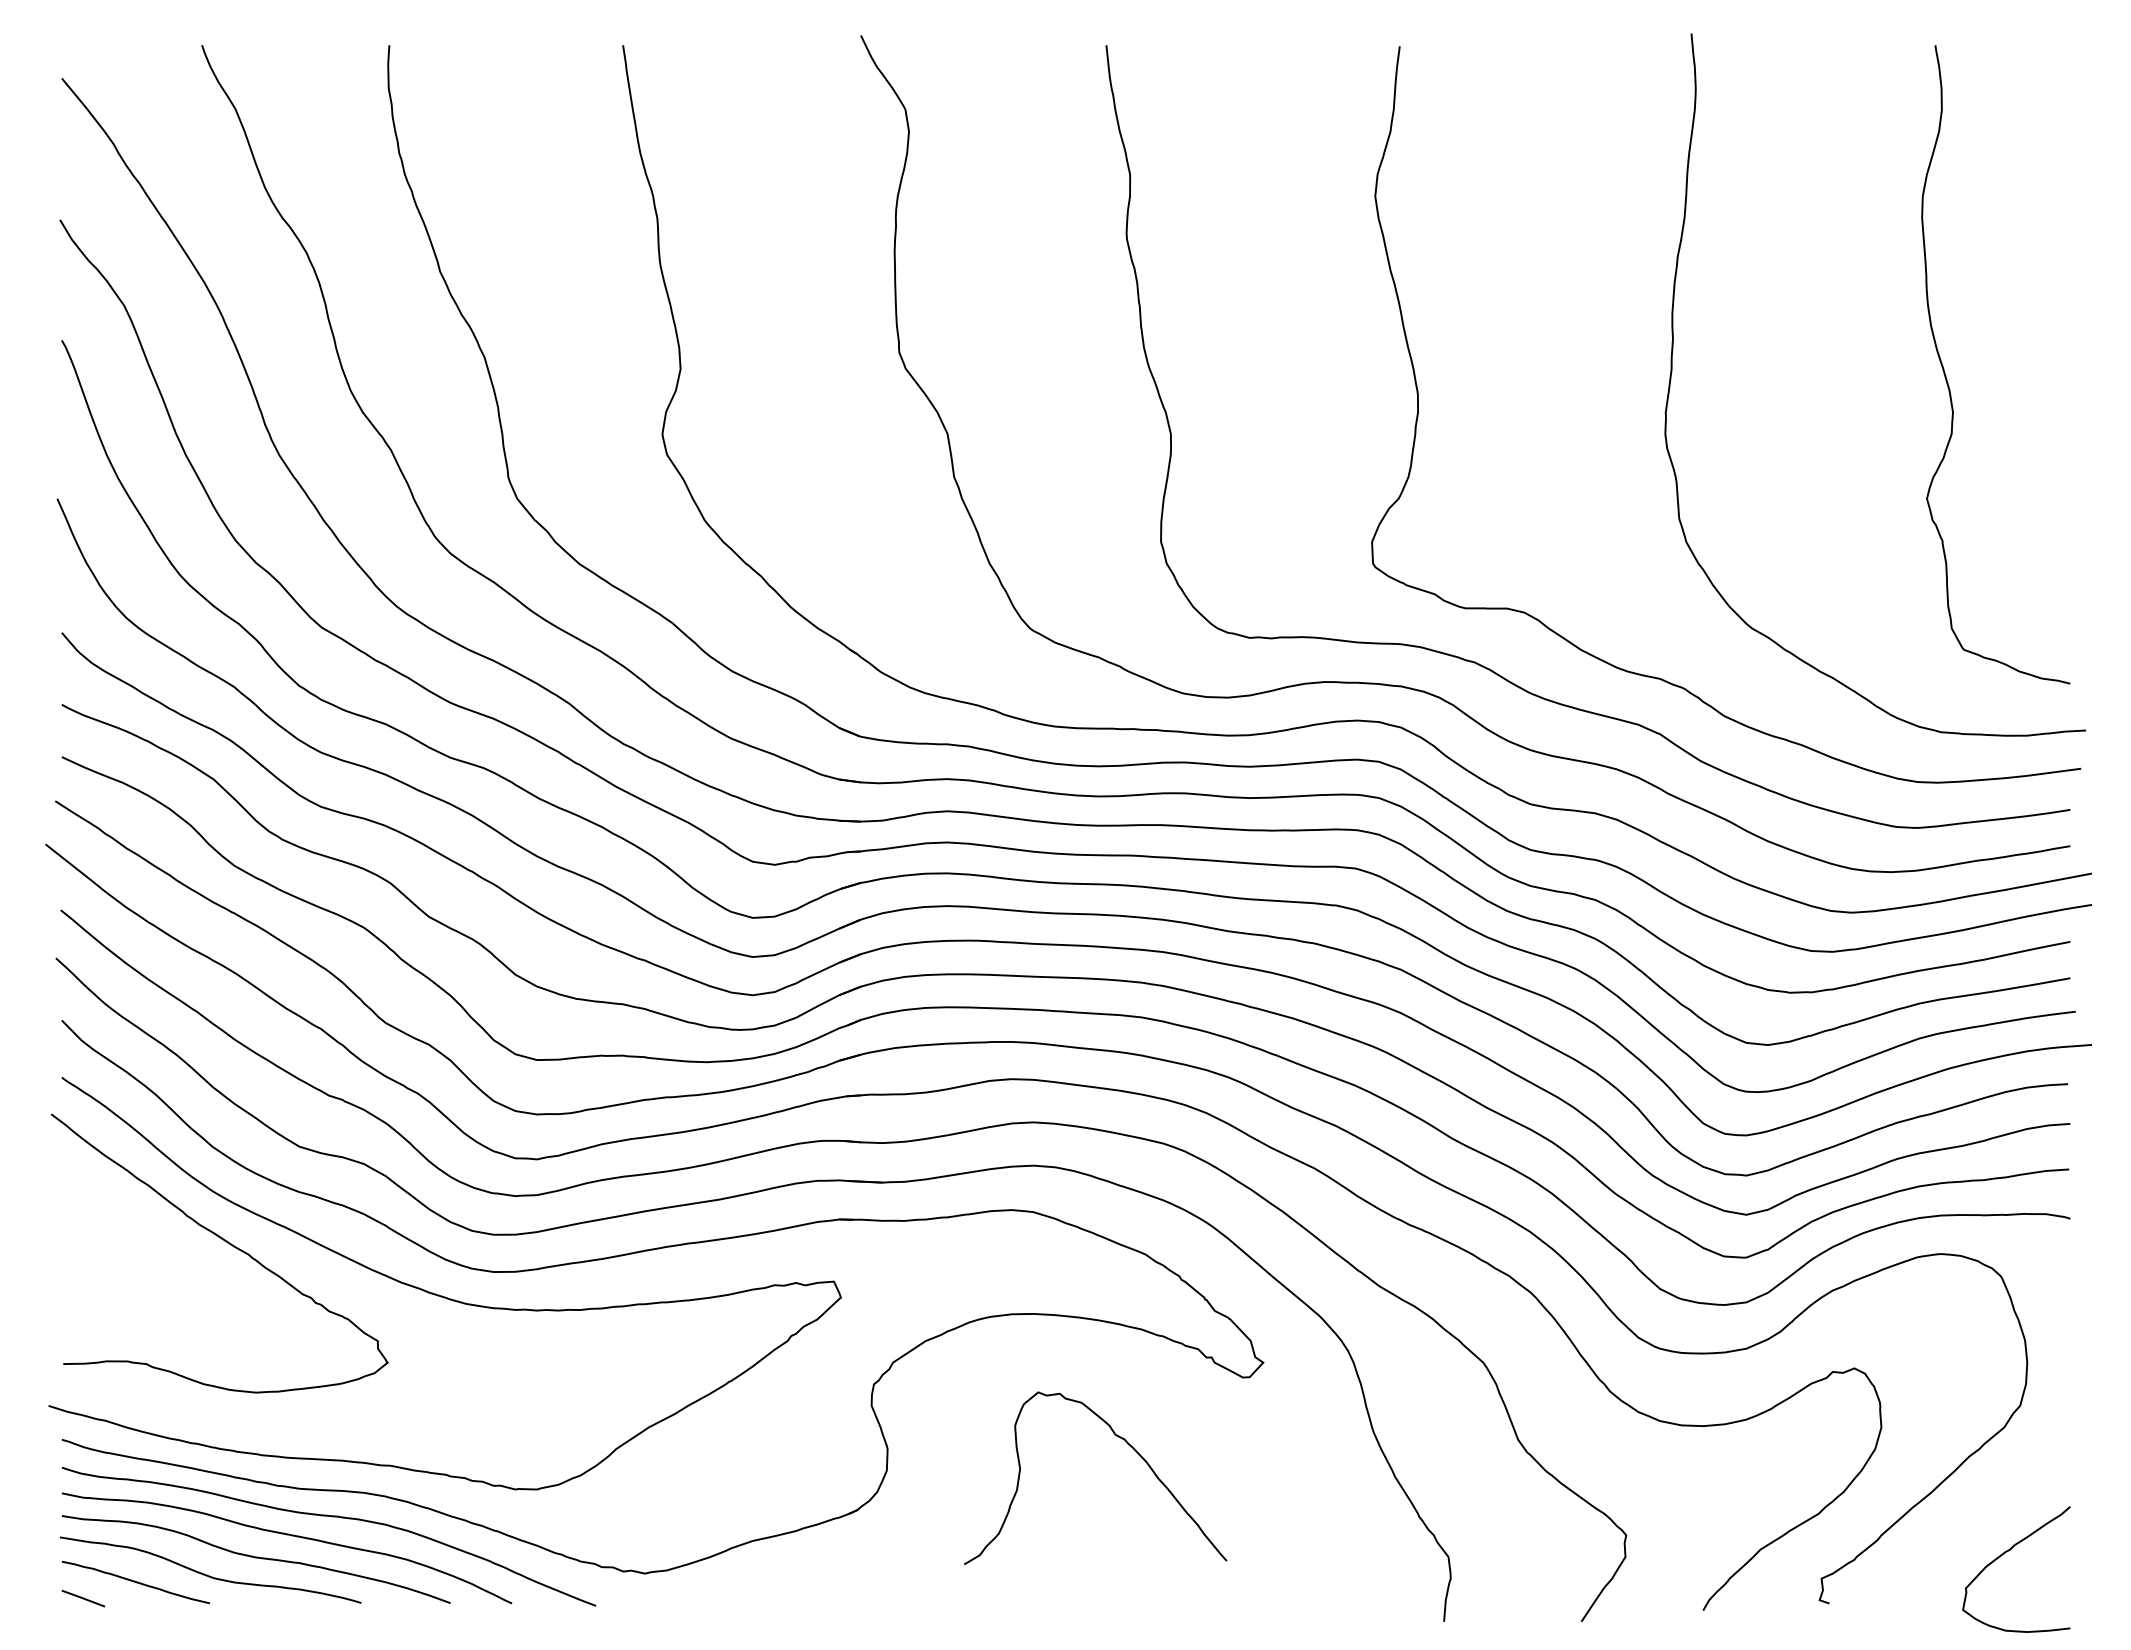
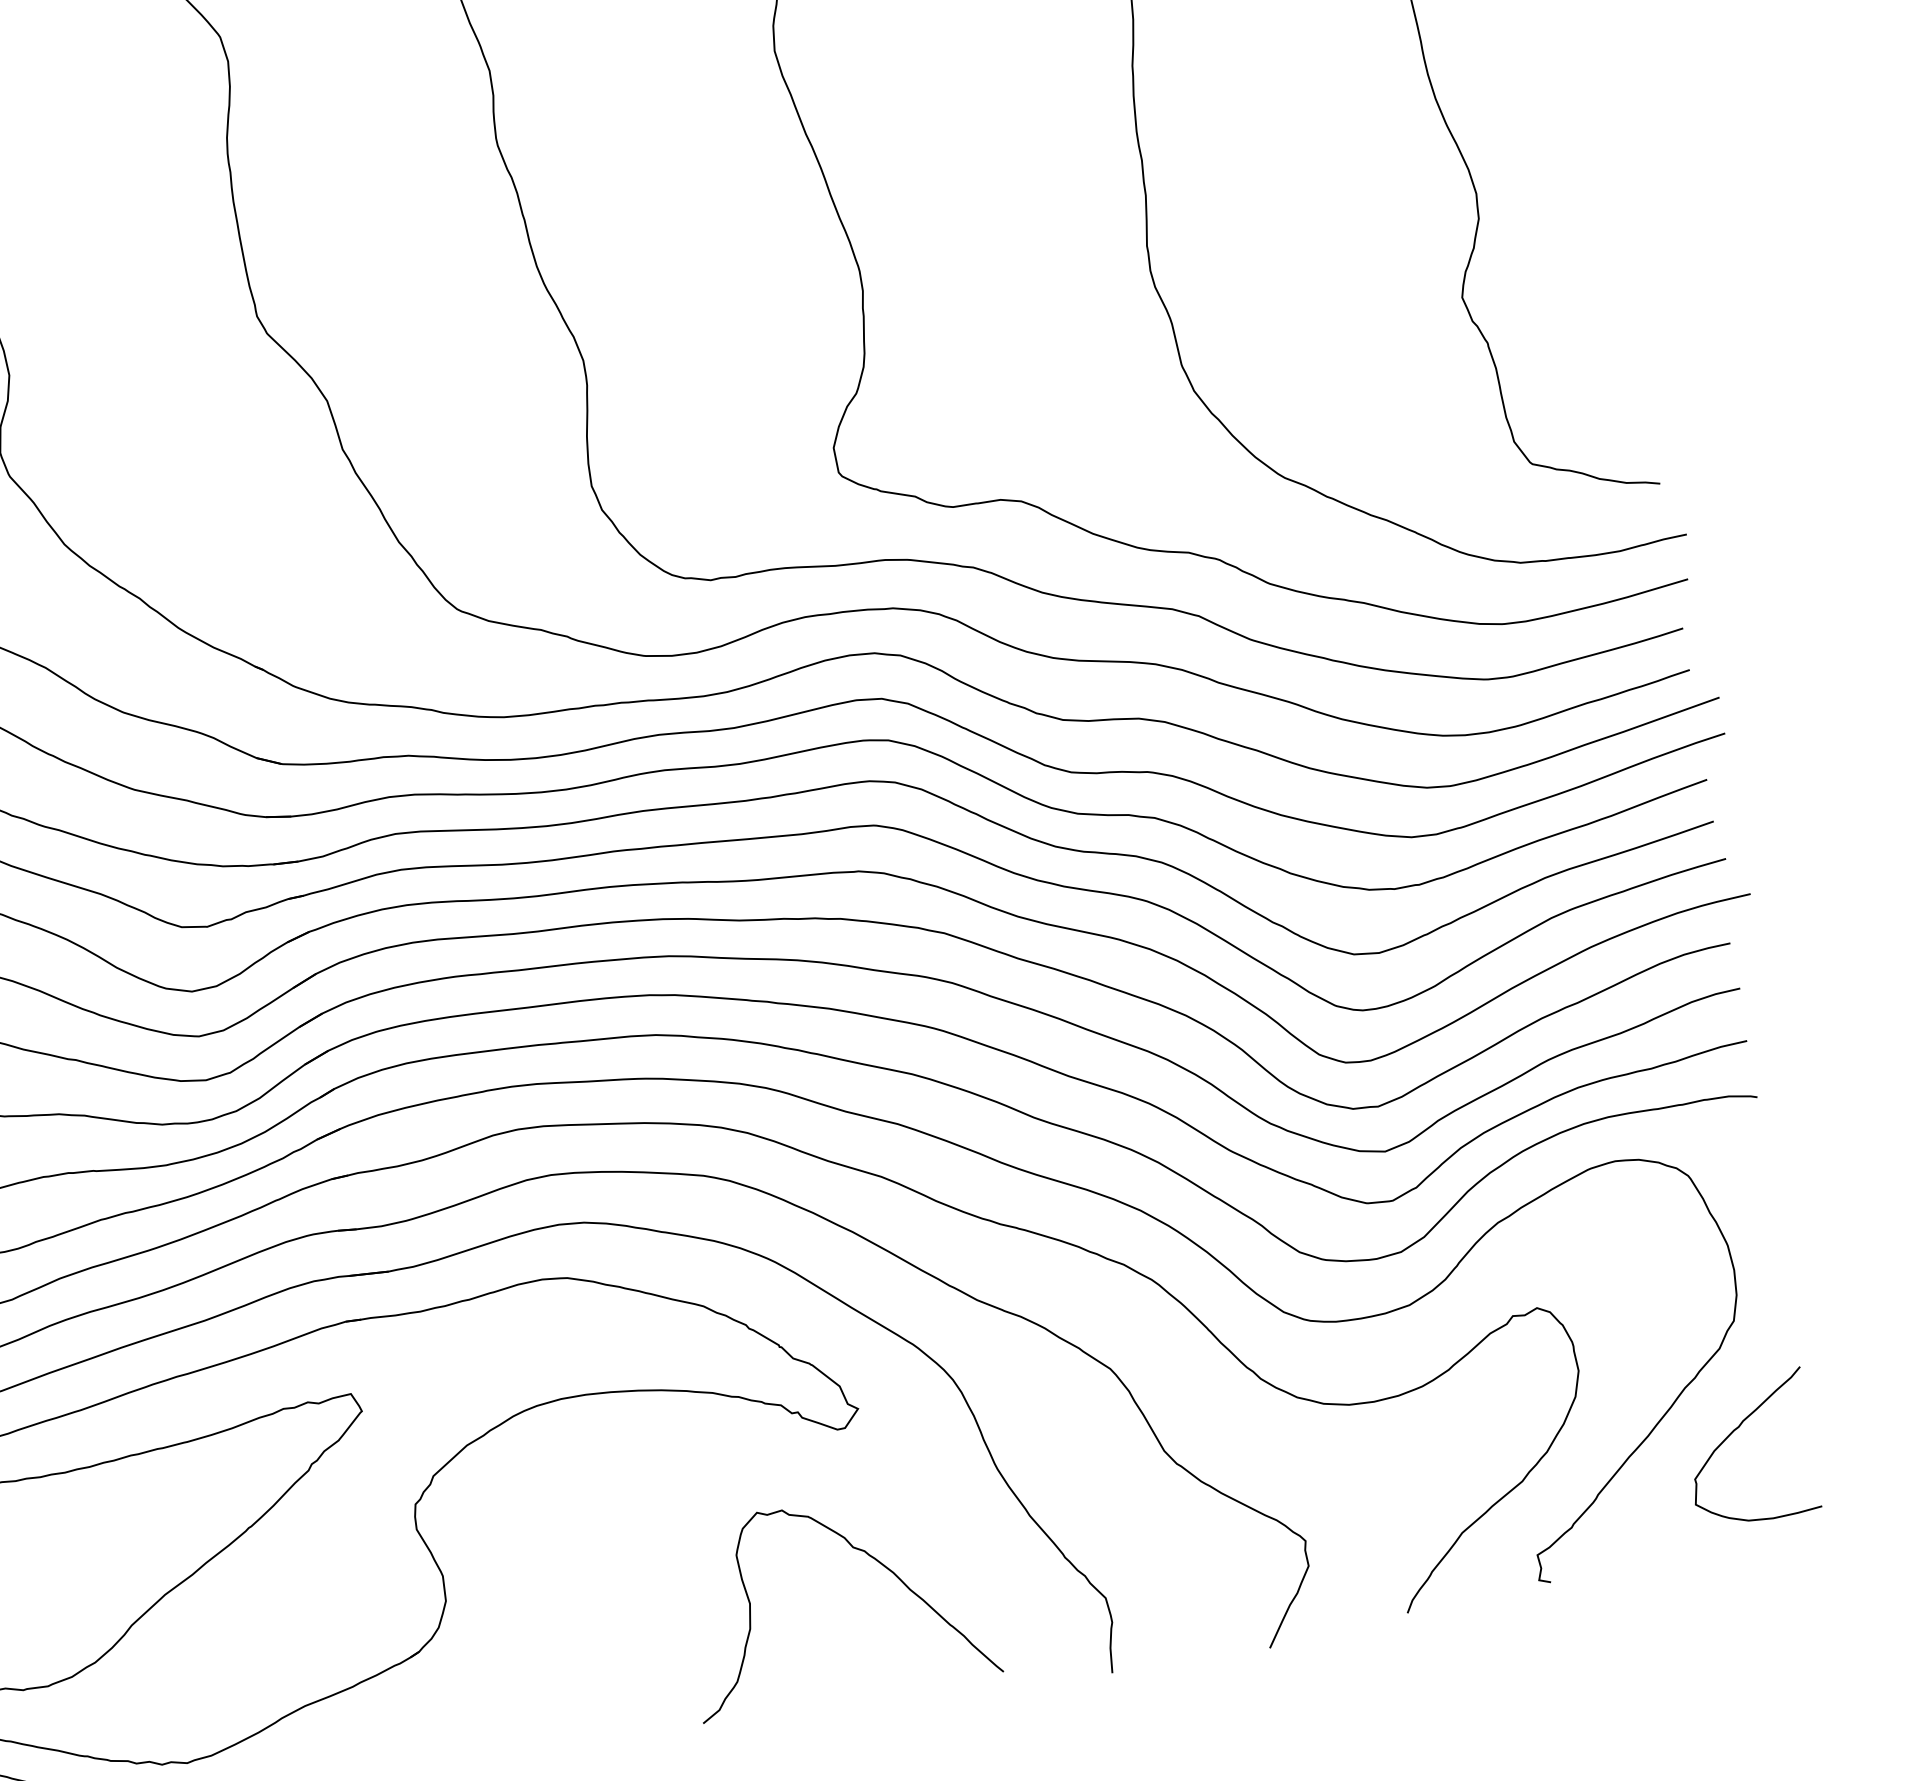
curve: (1127, 1444) -> (868, 1556), moved
curve: (2004, 1554) -> (1733, 1433), moved

